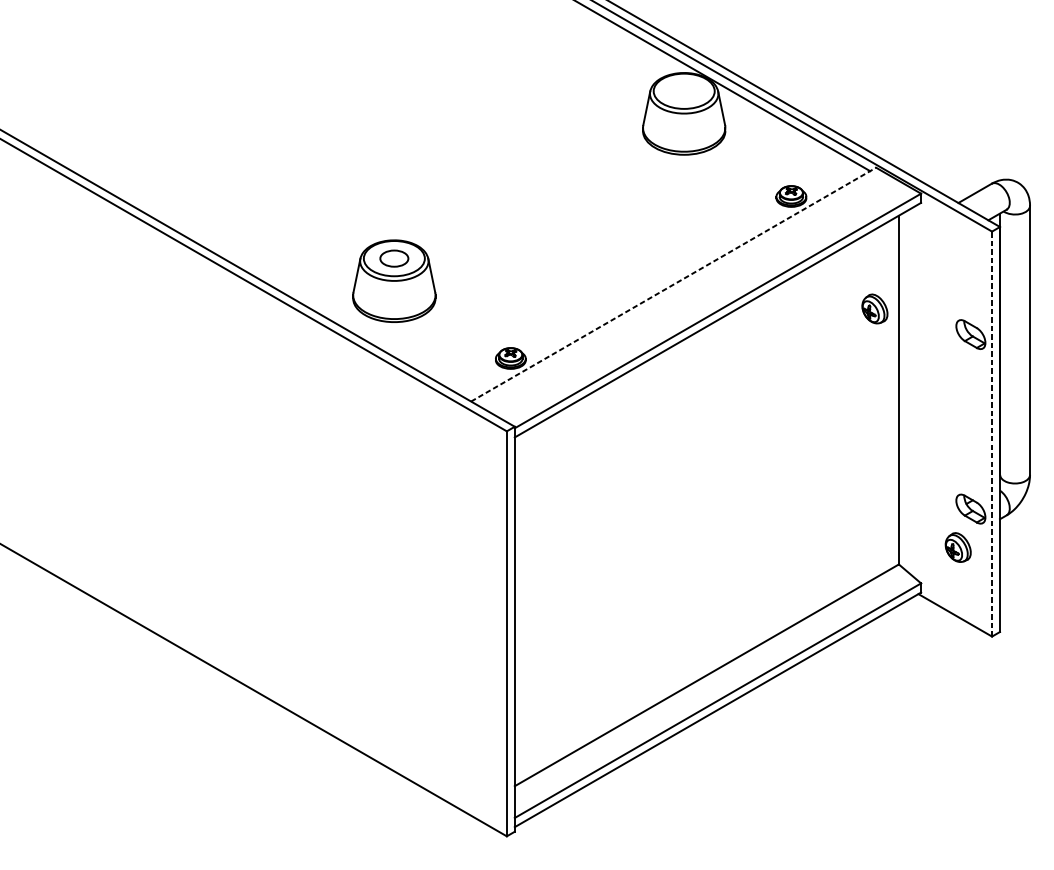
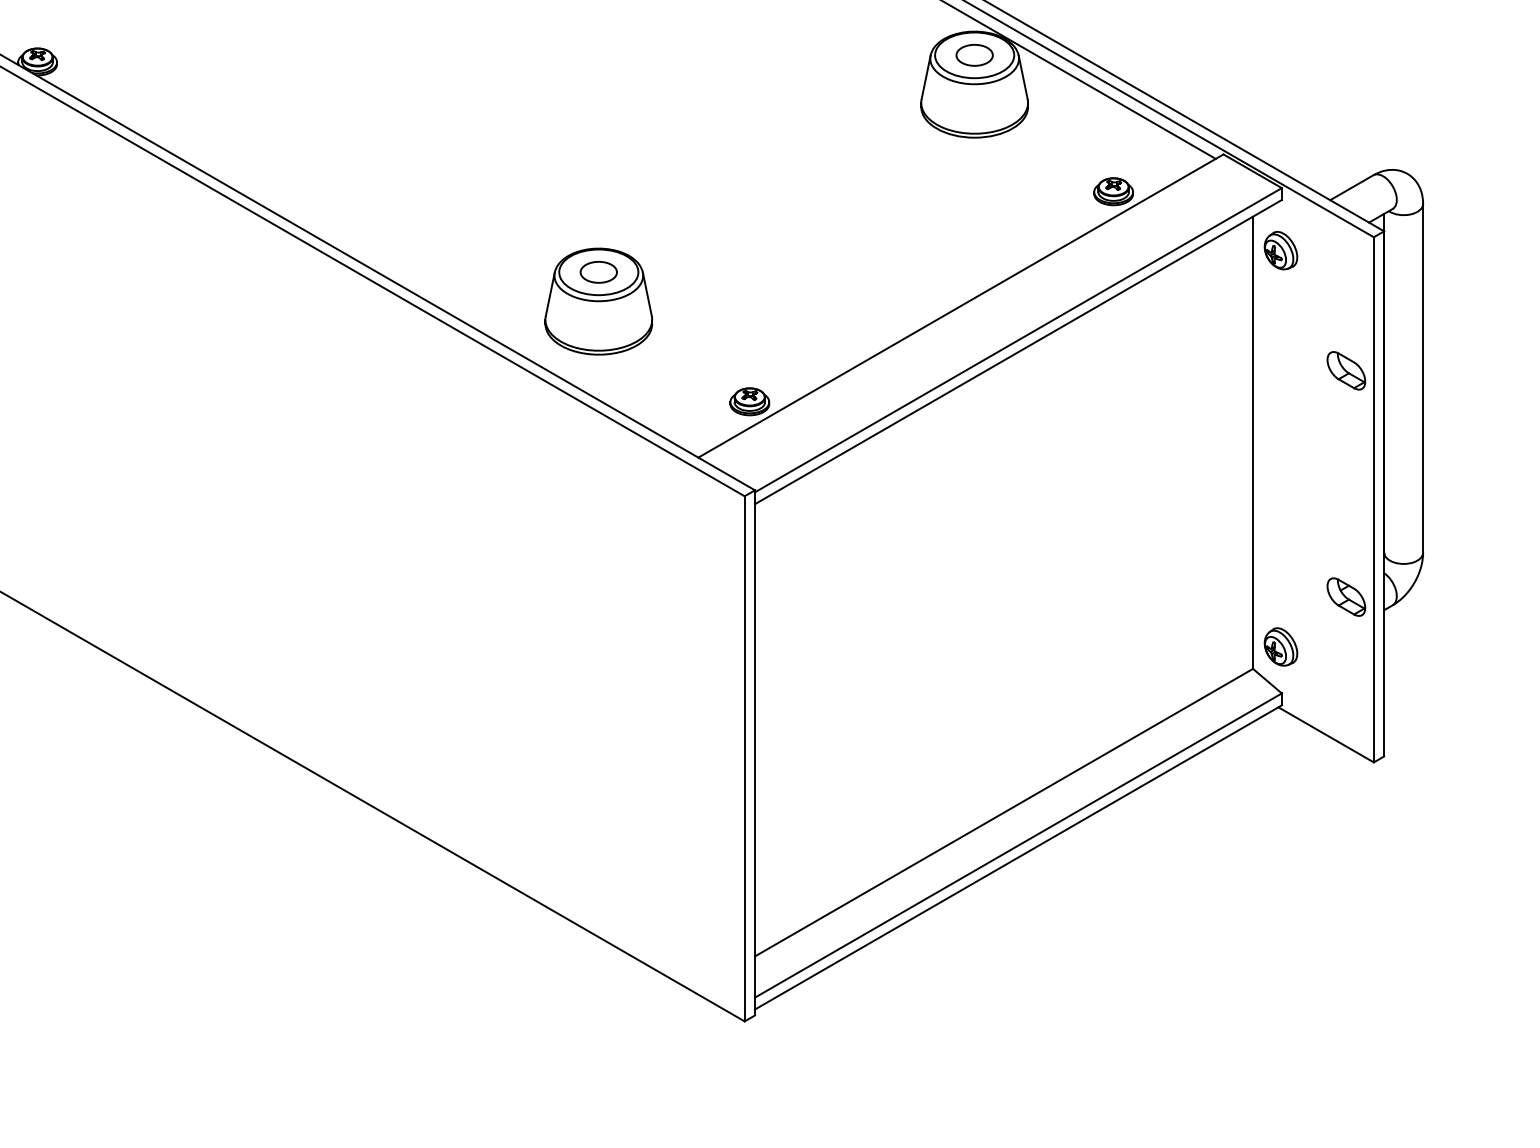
part: (684, 91) -> (974, 55), added
line: (674, 284) -> (961, 305), dashed -> solid
part: (874, 308) -> (1280, 250), moved
line: (991, 433) -> (1373, 499), dashed -> solid
part: (957, 547) -> (1280, 646), moved

